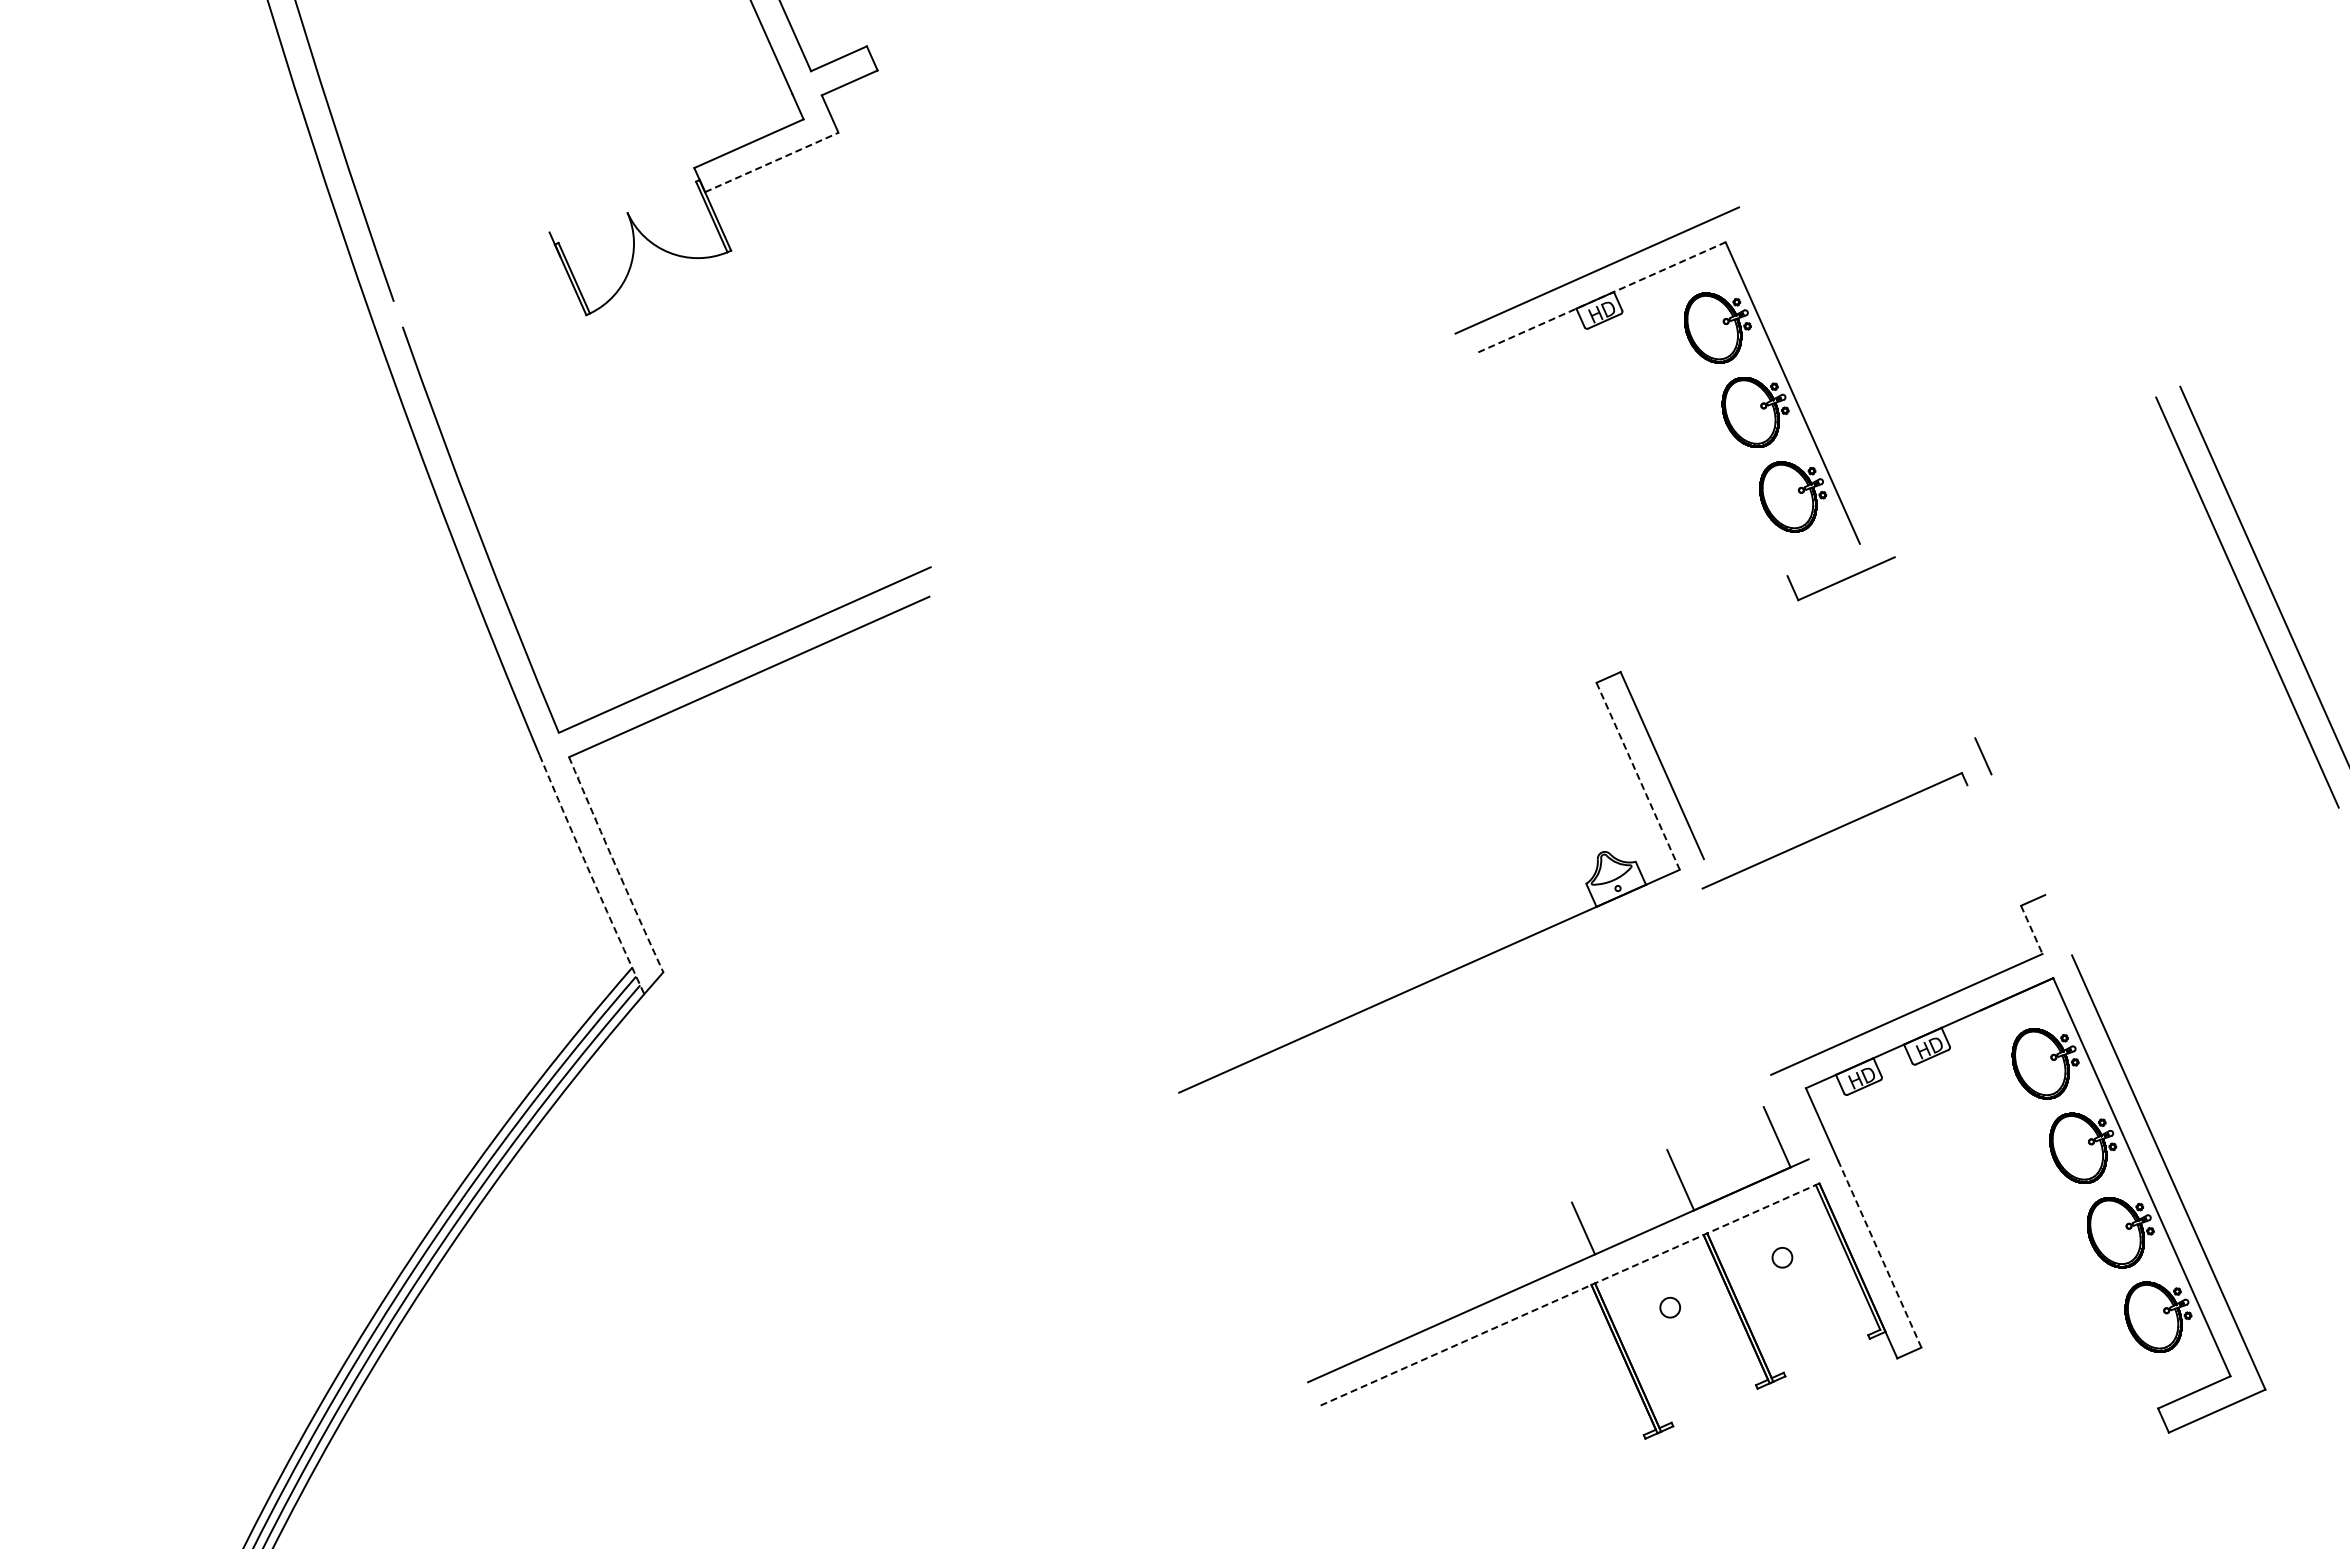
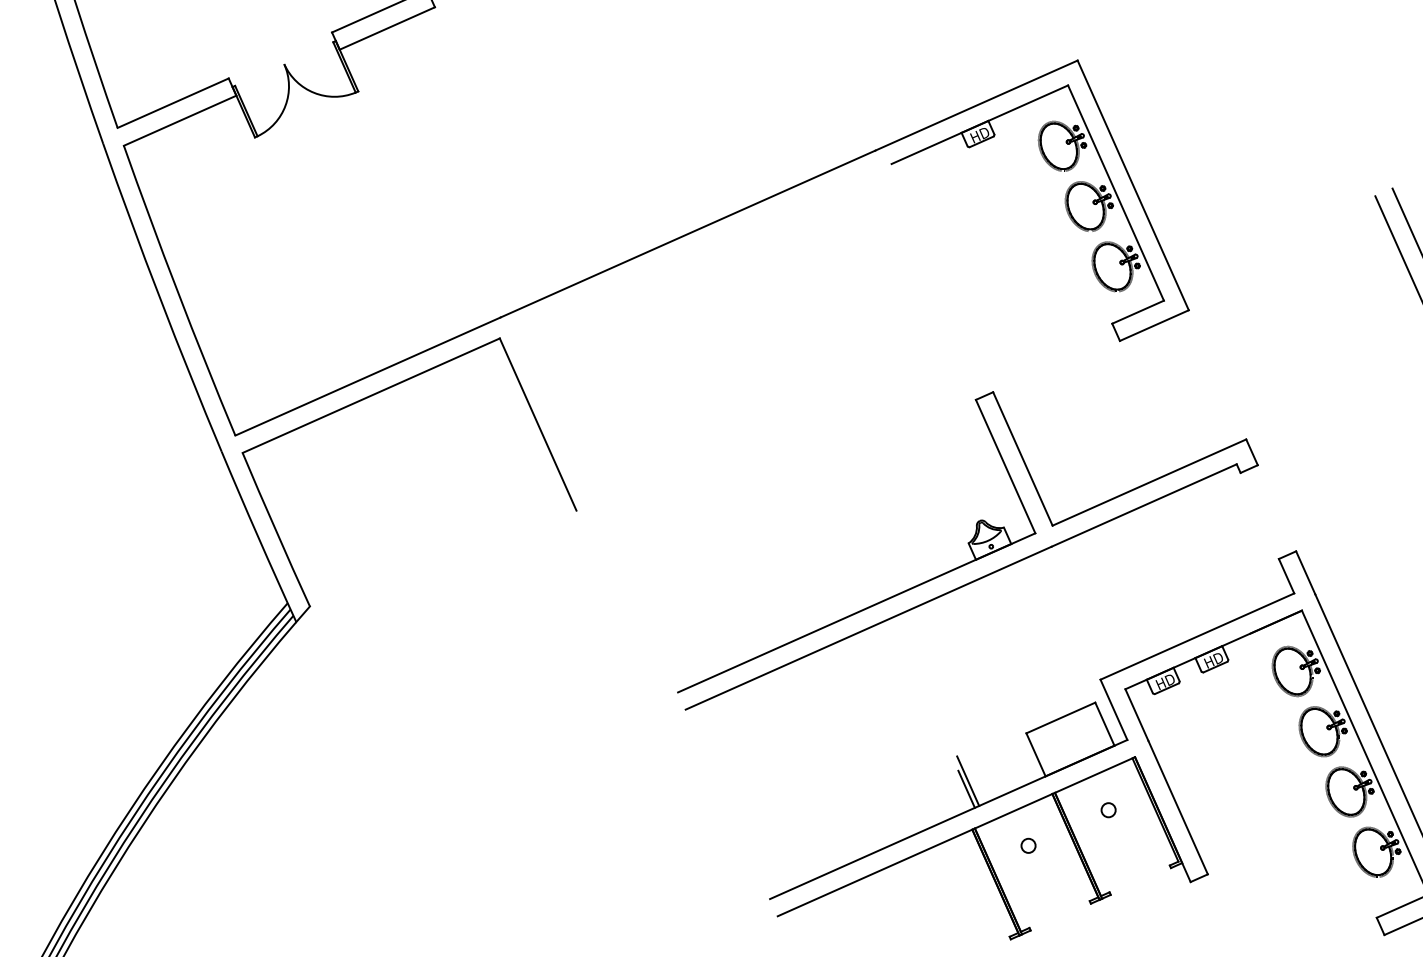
line: (772, 162) -> (387, 28), dashed -> solid
line: (471, 266) -> (173, 102), added
line: (481, 291) -> (180, 120), added
line: (1602, 297) -> (980, 124), dashed -> solid
line: (1816, 382) -> (1132, 185), added
line: (1192, 450) -> (687, 234), added
line: (1823, 559) -> (1137, 311), added
line: (982, 717) -> (537, 424), added
line: (1638, 776) -> (1005, 466), dashed -> solid
line: (1979, 779) -> (1249, 468), added
line: (1839, 798) -> (1149, 482), added
arc: (615, 865) -> (275, 530), dashed -> solid
arc: (591, 875) -> (258, 537), dashed -> solid
line: (2058, 925) -> (1305, 573), added
line: (2032, 930) -> (1287, 576), dashed -> solid
line: (1445, 1002) -> (868, 628), added
line: (1789, 1116) -> (1113, 709), added
line: (1715, 1128) -> (1060, 717), added
line: (1585, 1216) -> (968, 780), added
line: (1879, 1253) -> (1177, 807), dashed -> solid
line: (1568, 1295) -> (955, 837), dashed -> solid

